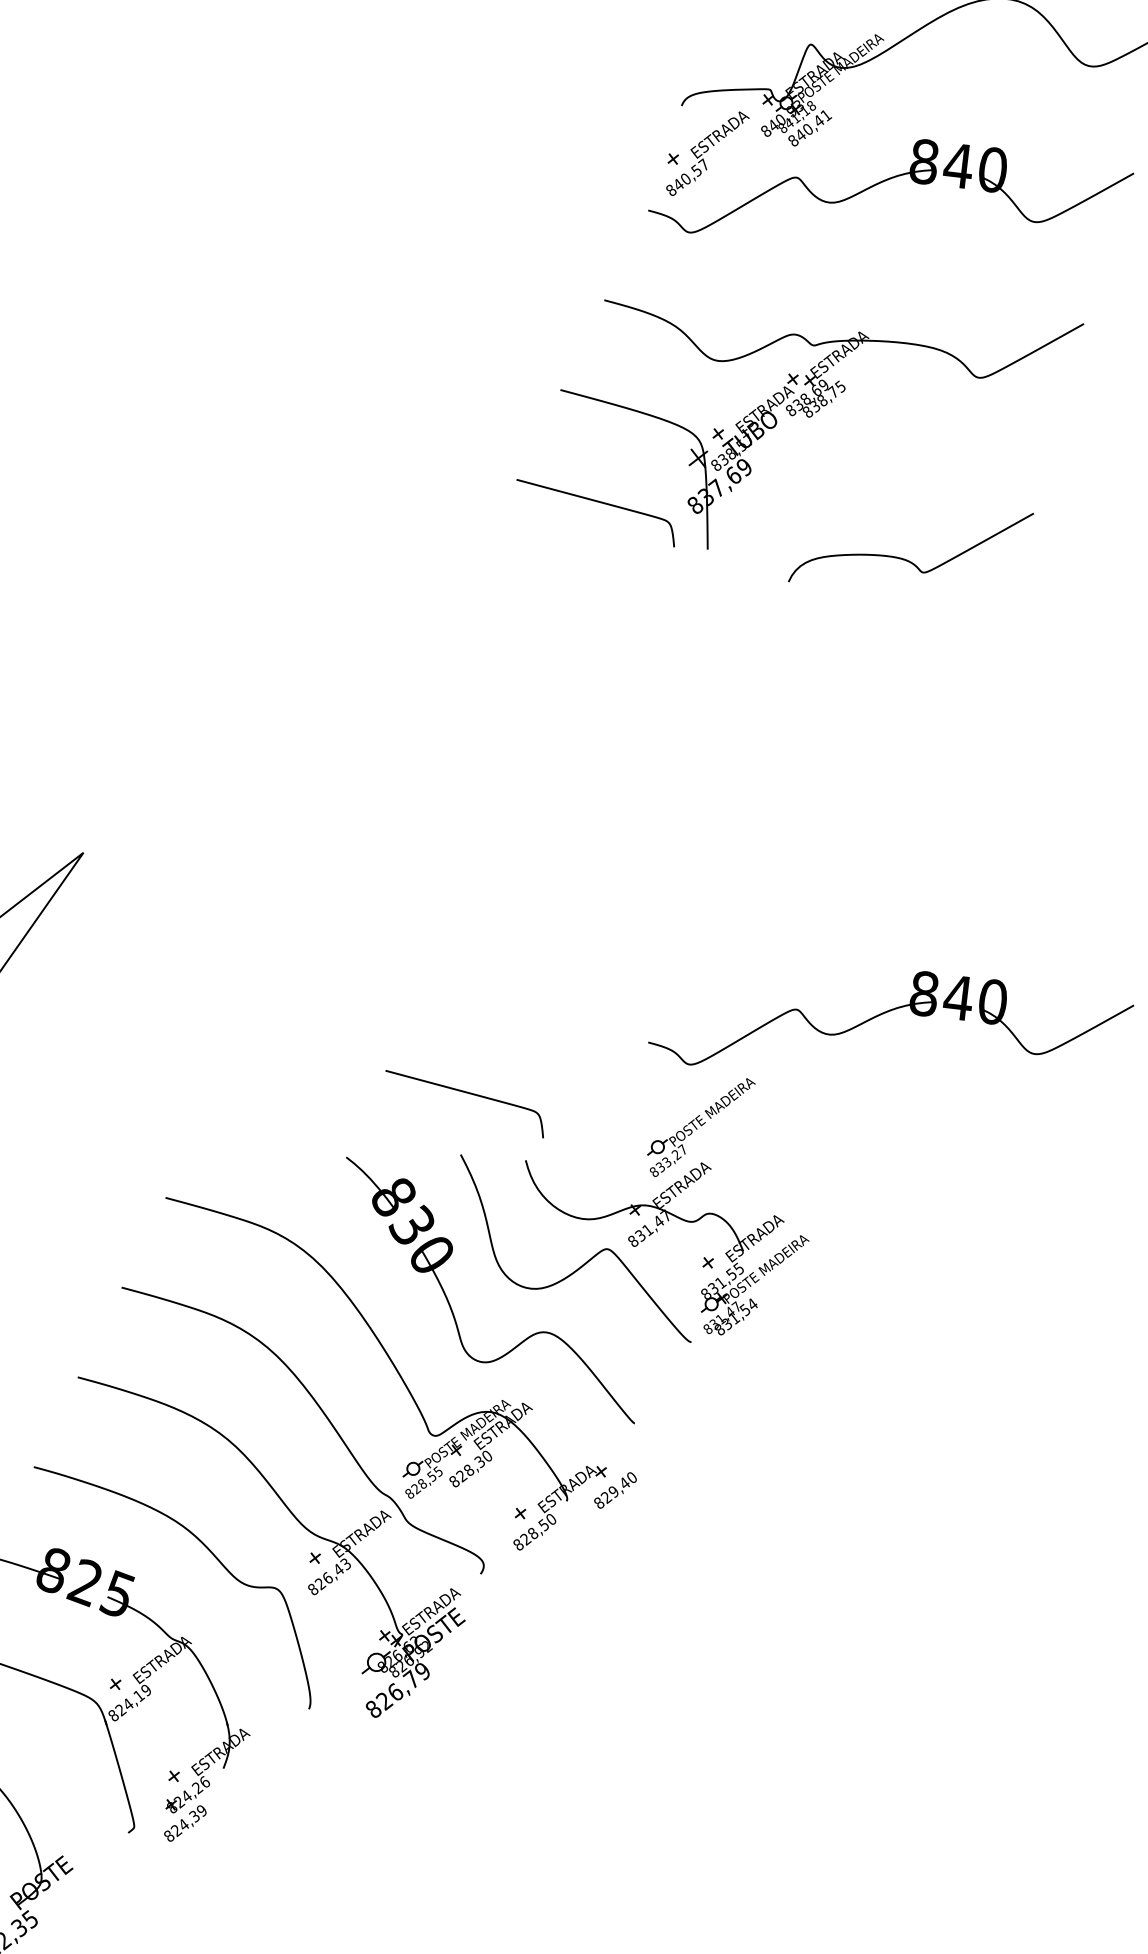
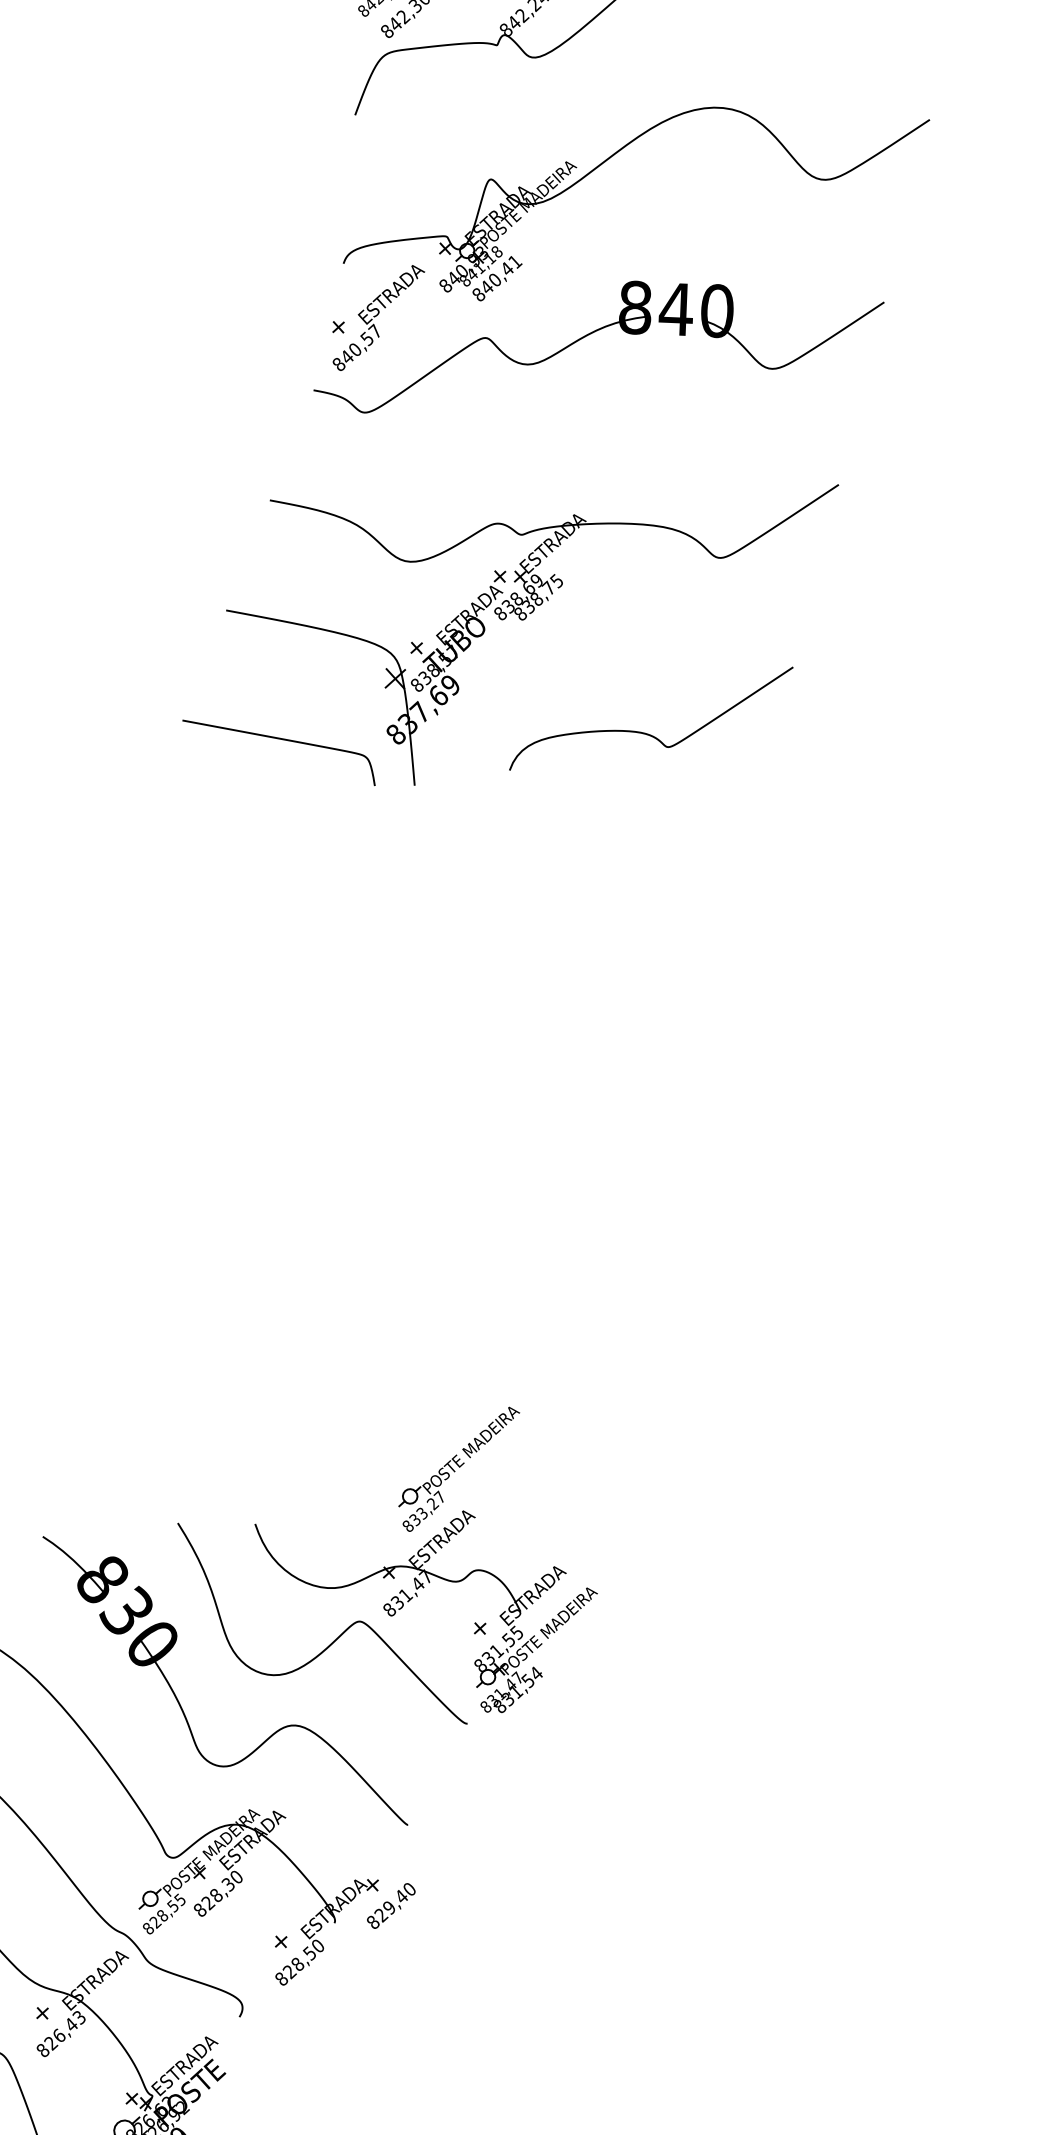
curve: (907, 559) -> (648, 733), moved
part: (888, 1012) -> (670, 1316), removed
curve: (465, 1093) -> (177, 1450), removed

